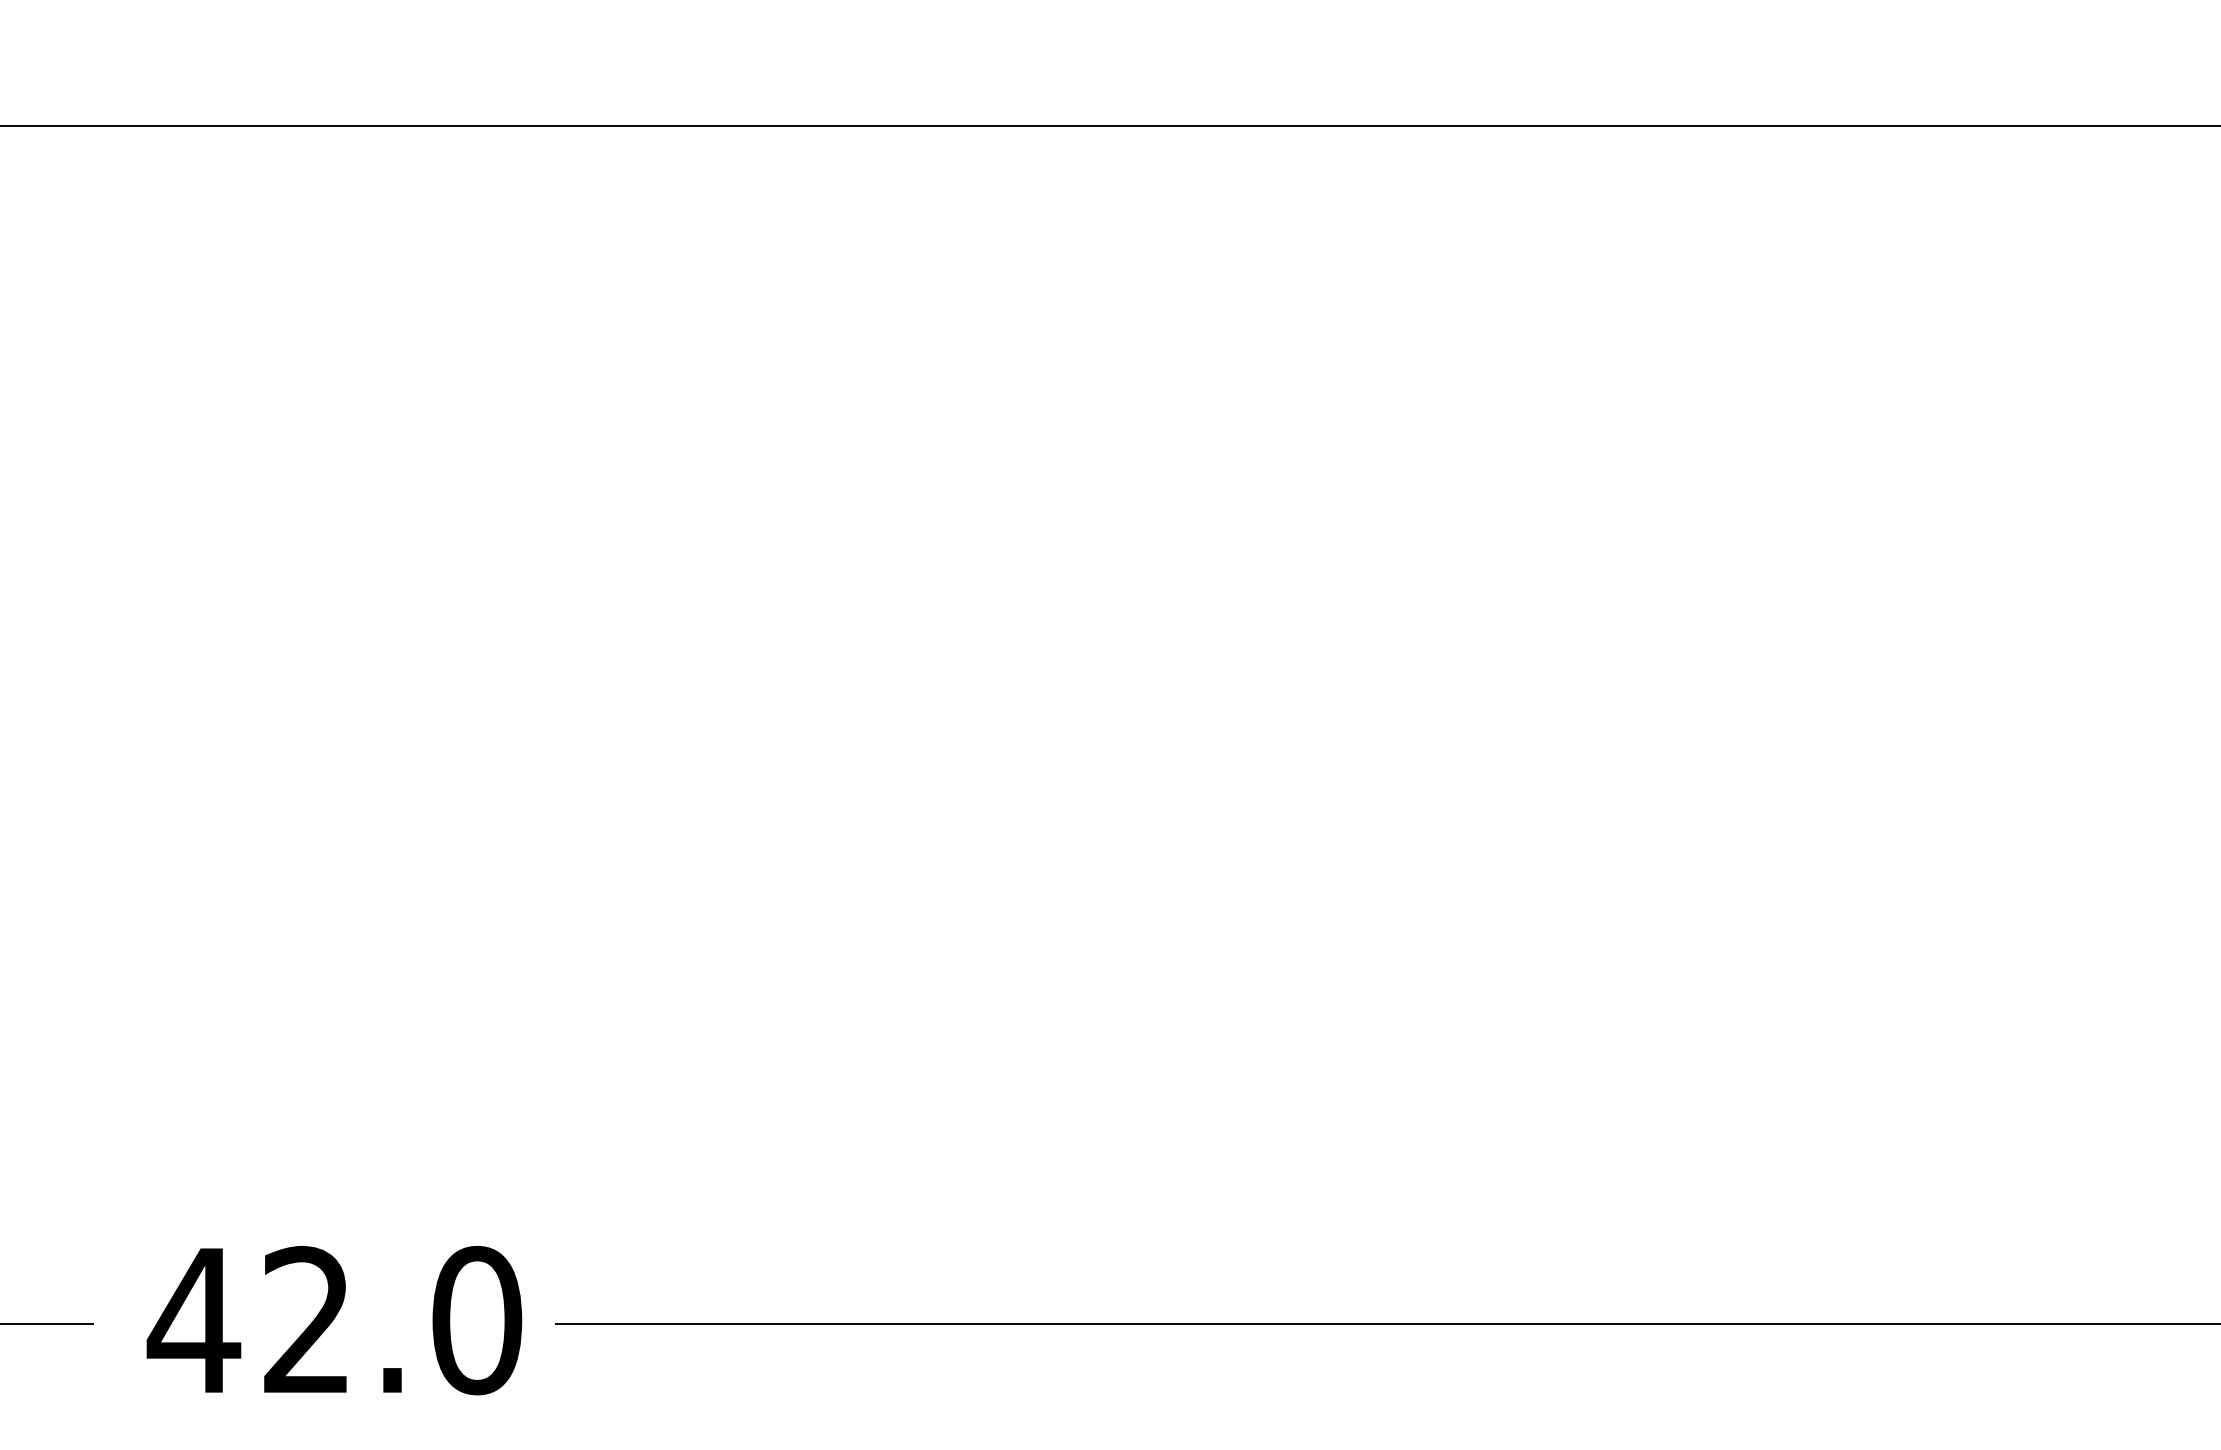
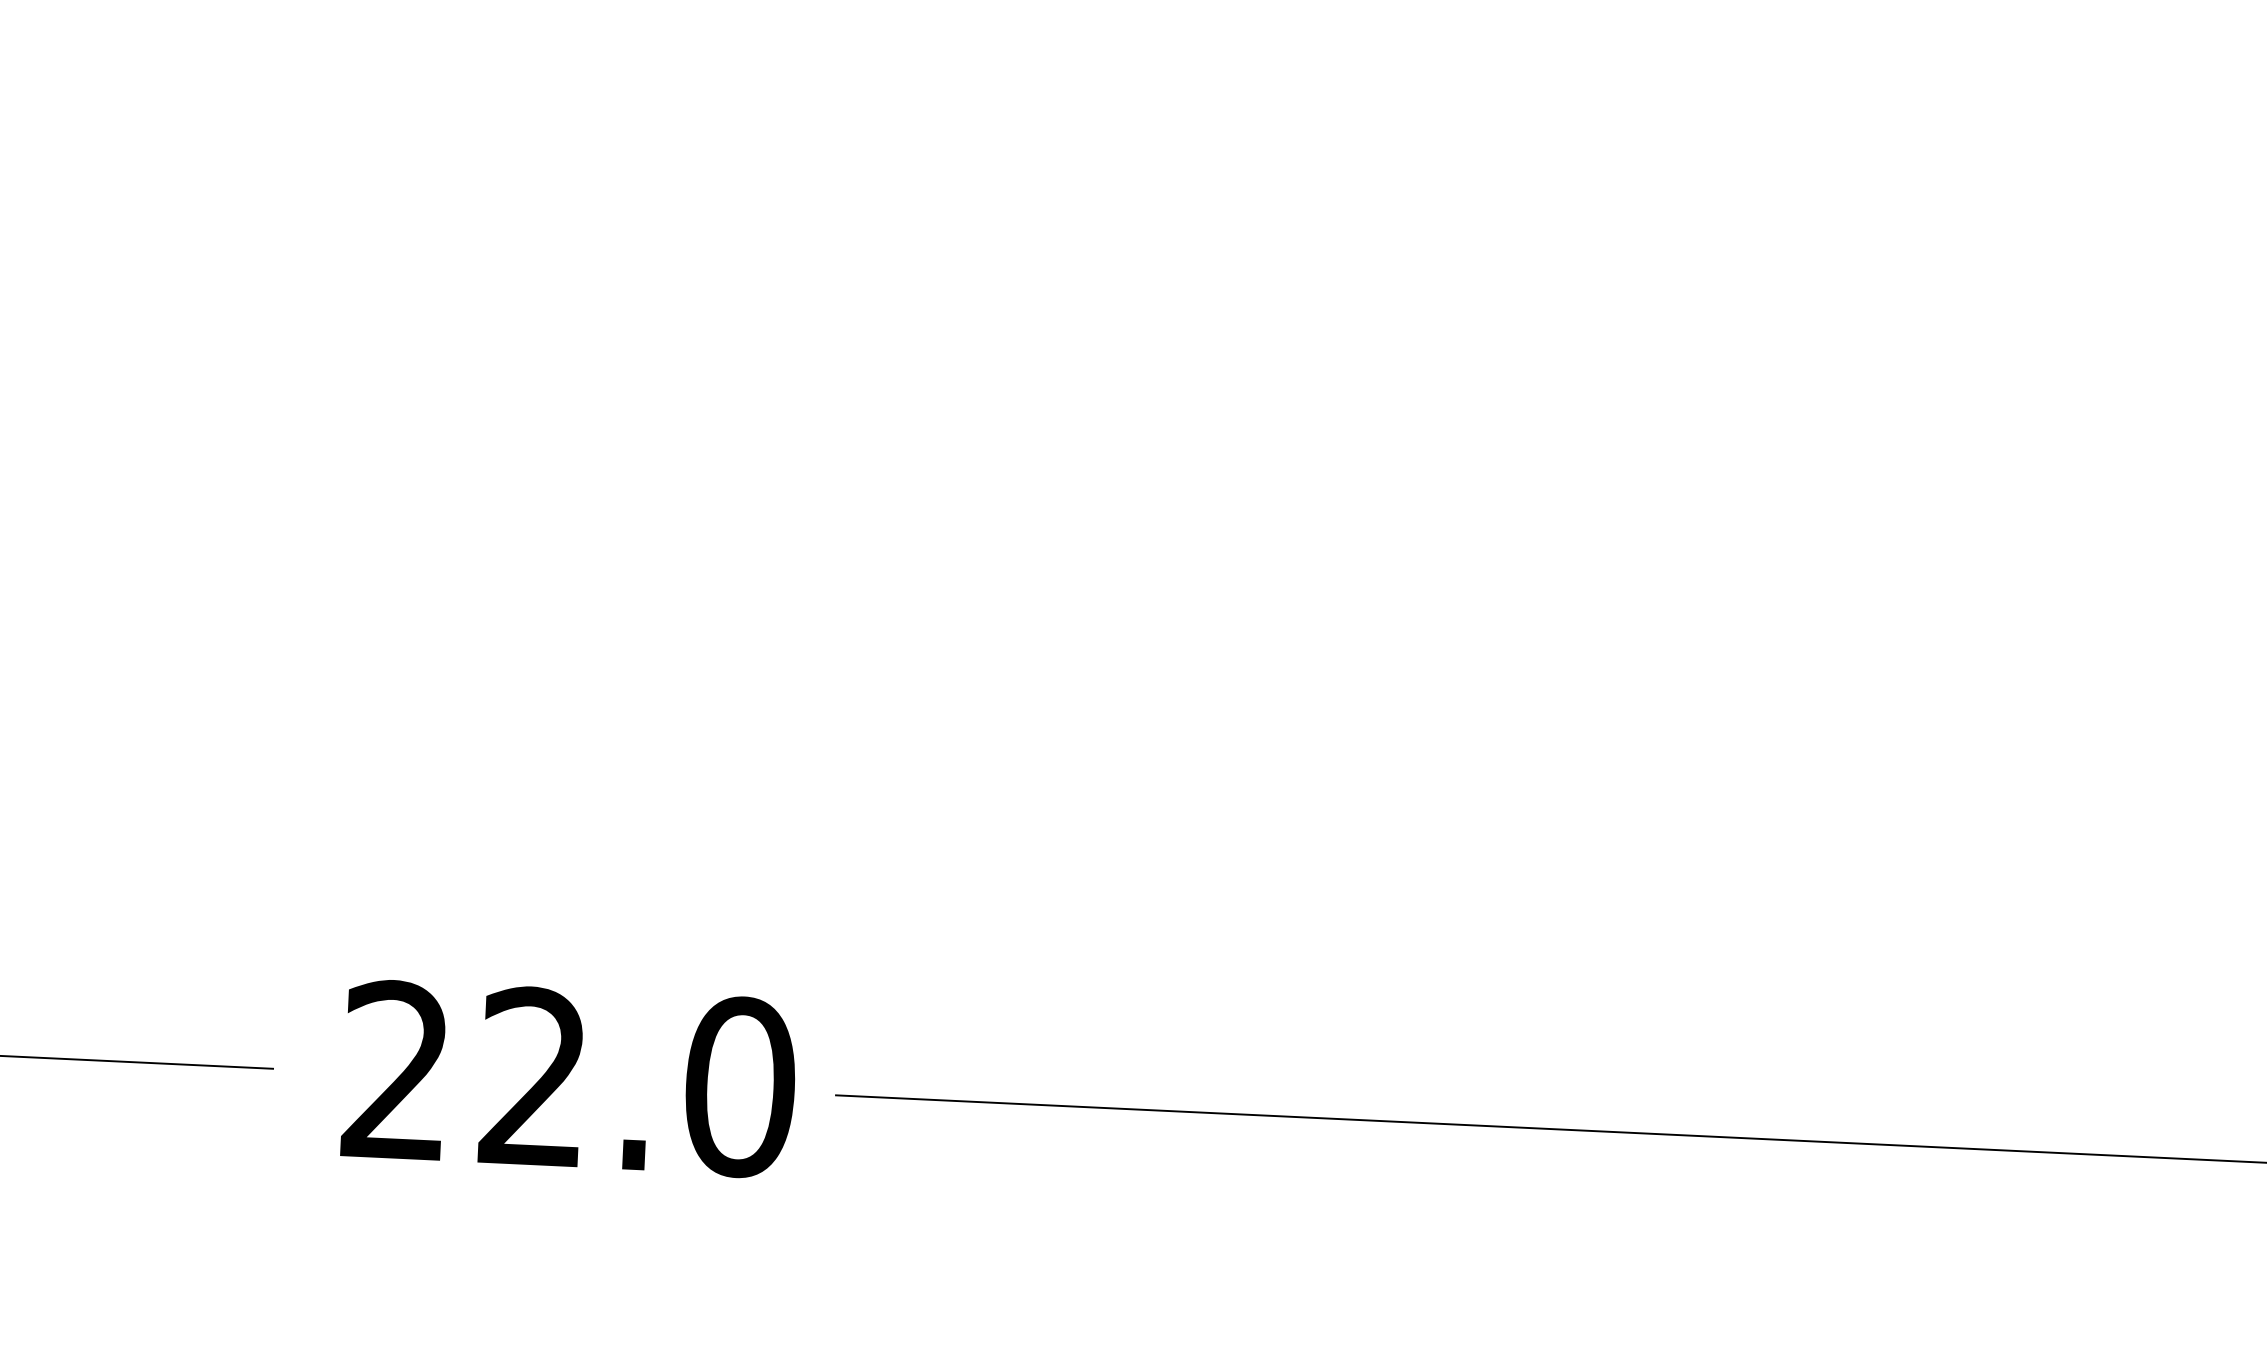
text: (193, 1318) -> (395, 1068), 42.0 -> 22.0

